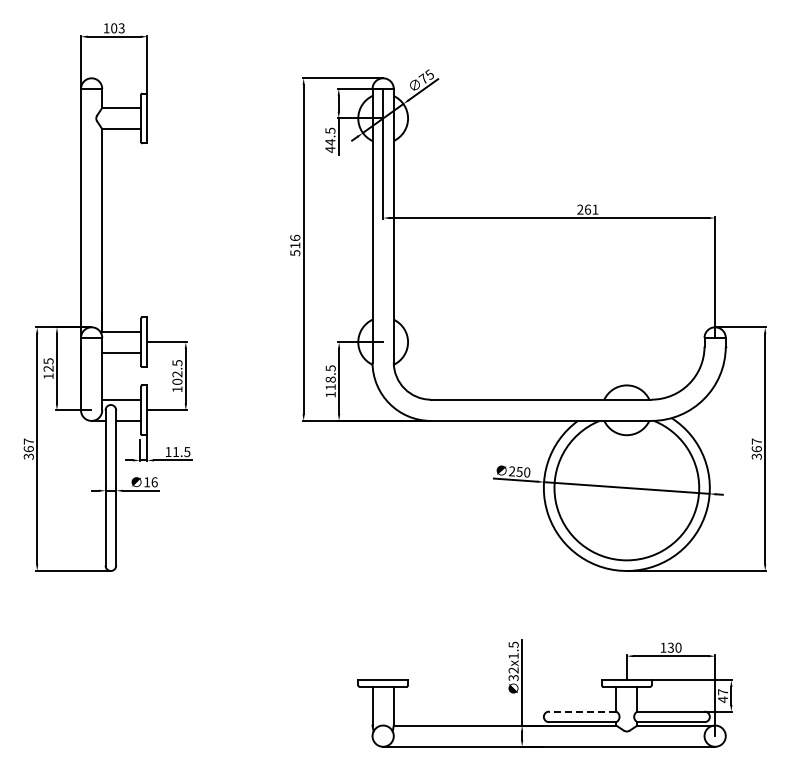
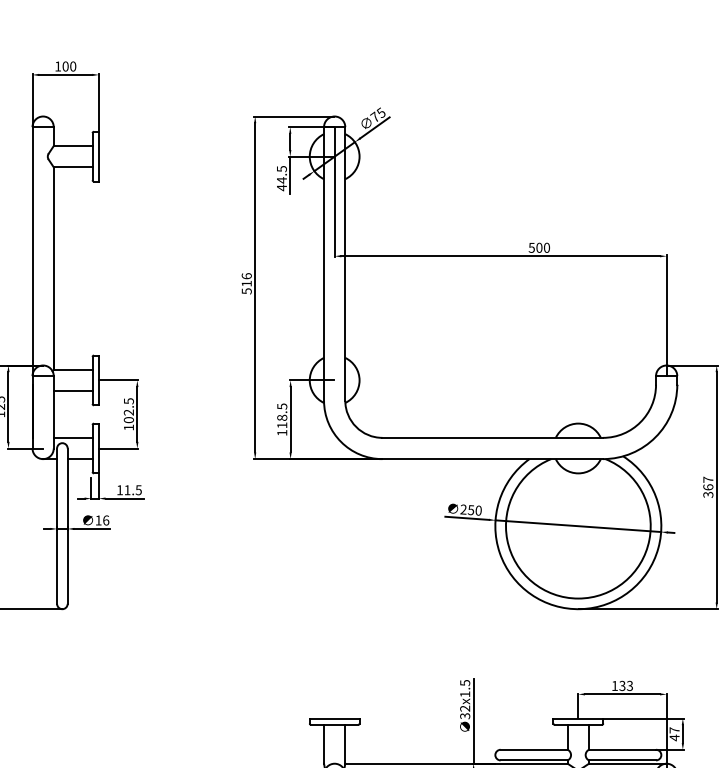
text: (121, 28) -> (73, 66), 103 -> 100
text: (587, 209) -> (539, 247), 261 -> 500
text: (678, 647) -> (630, 685), 130 -> 133
line: (582, 711) -> (534, 749), dashed -> solid

